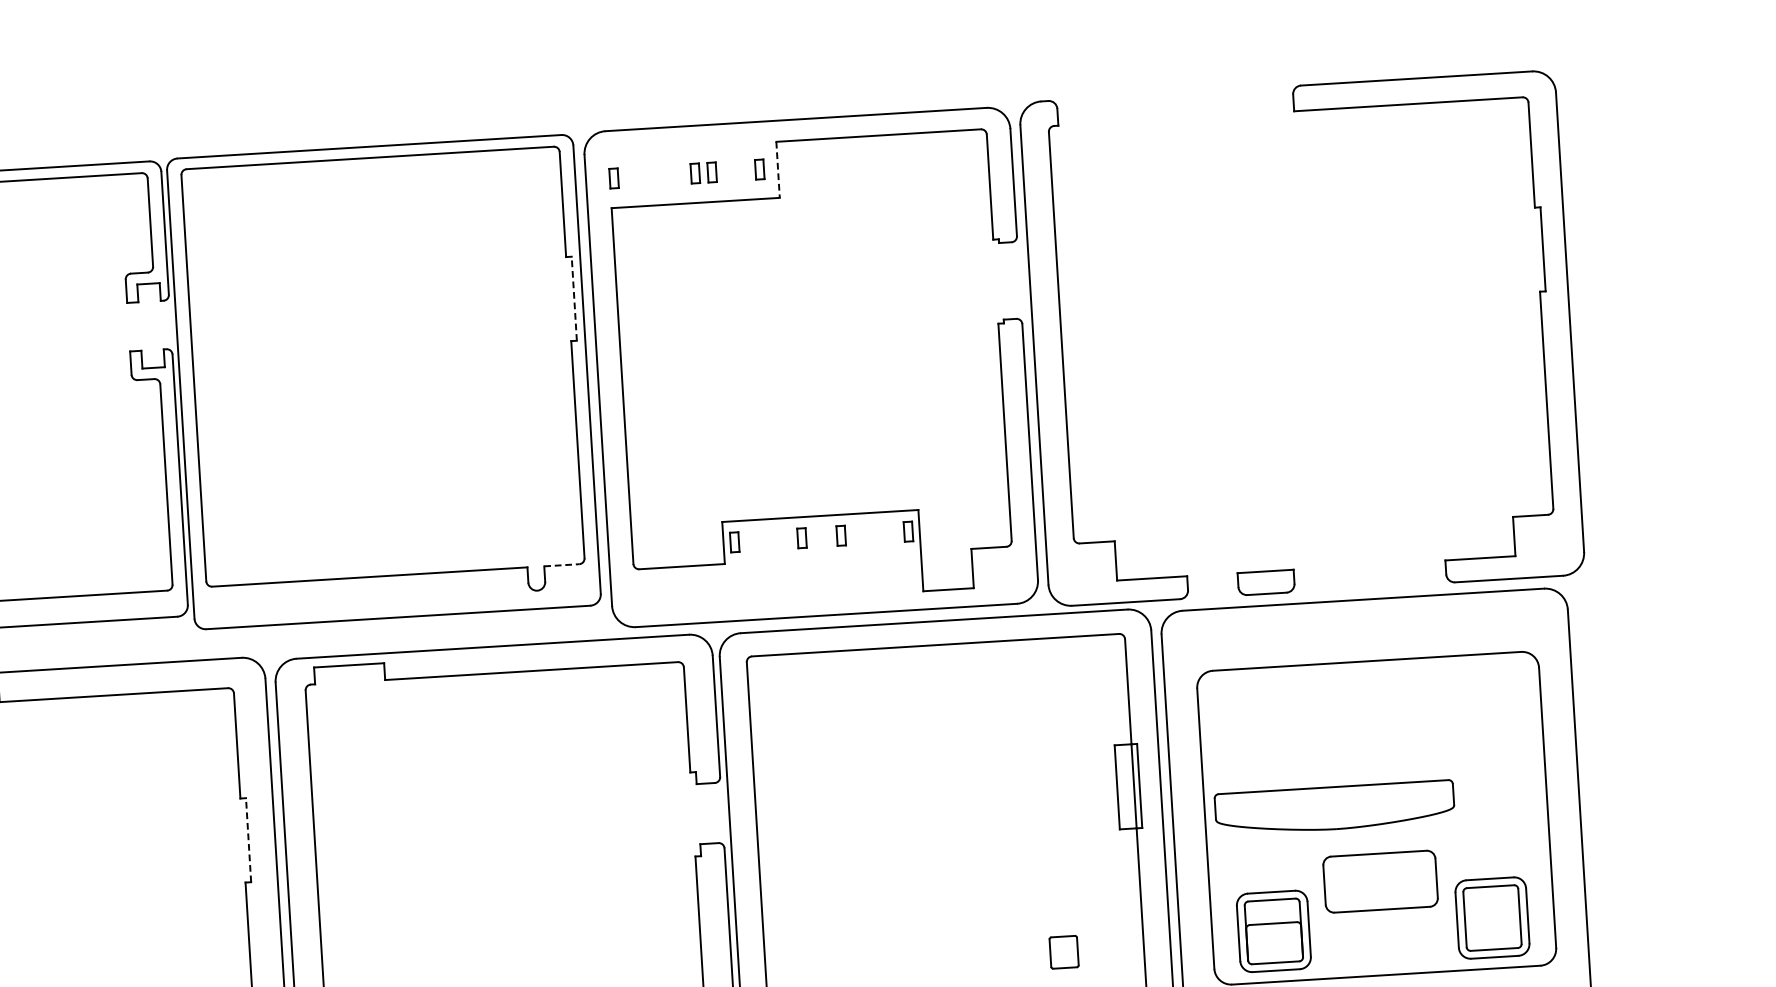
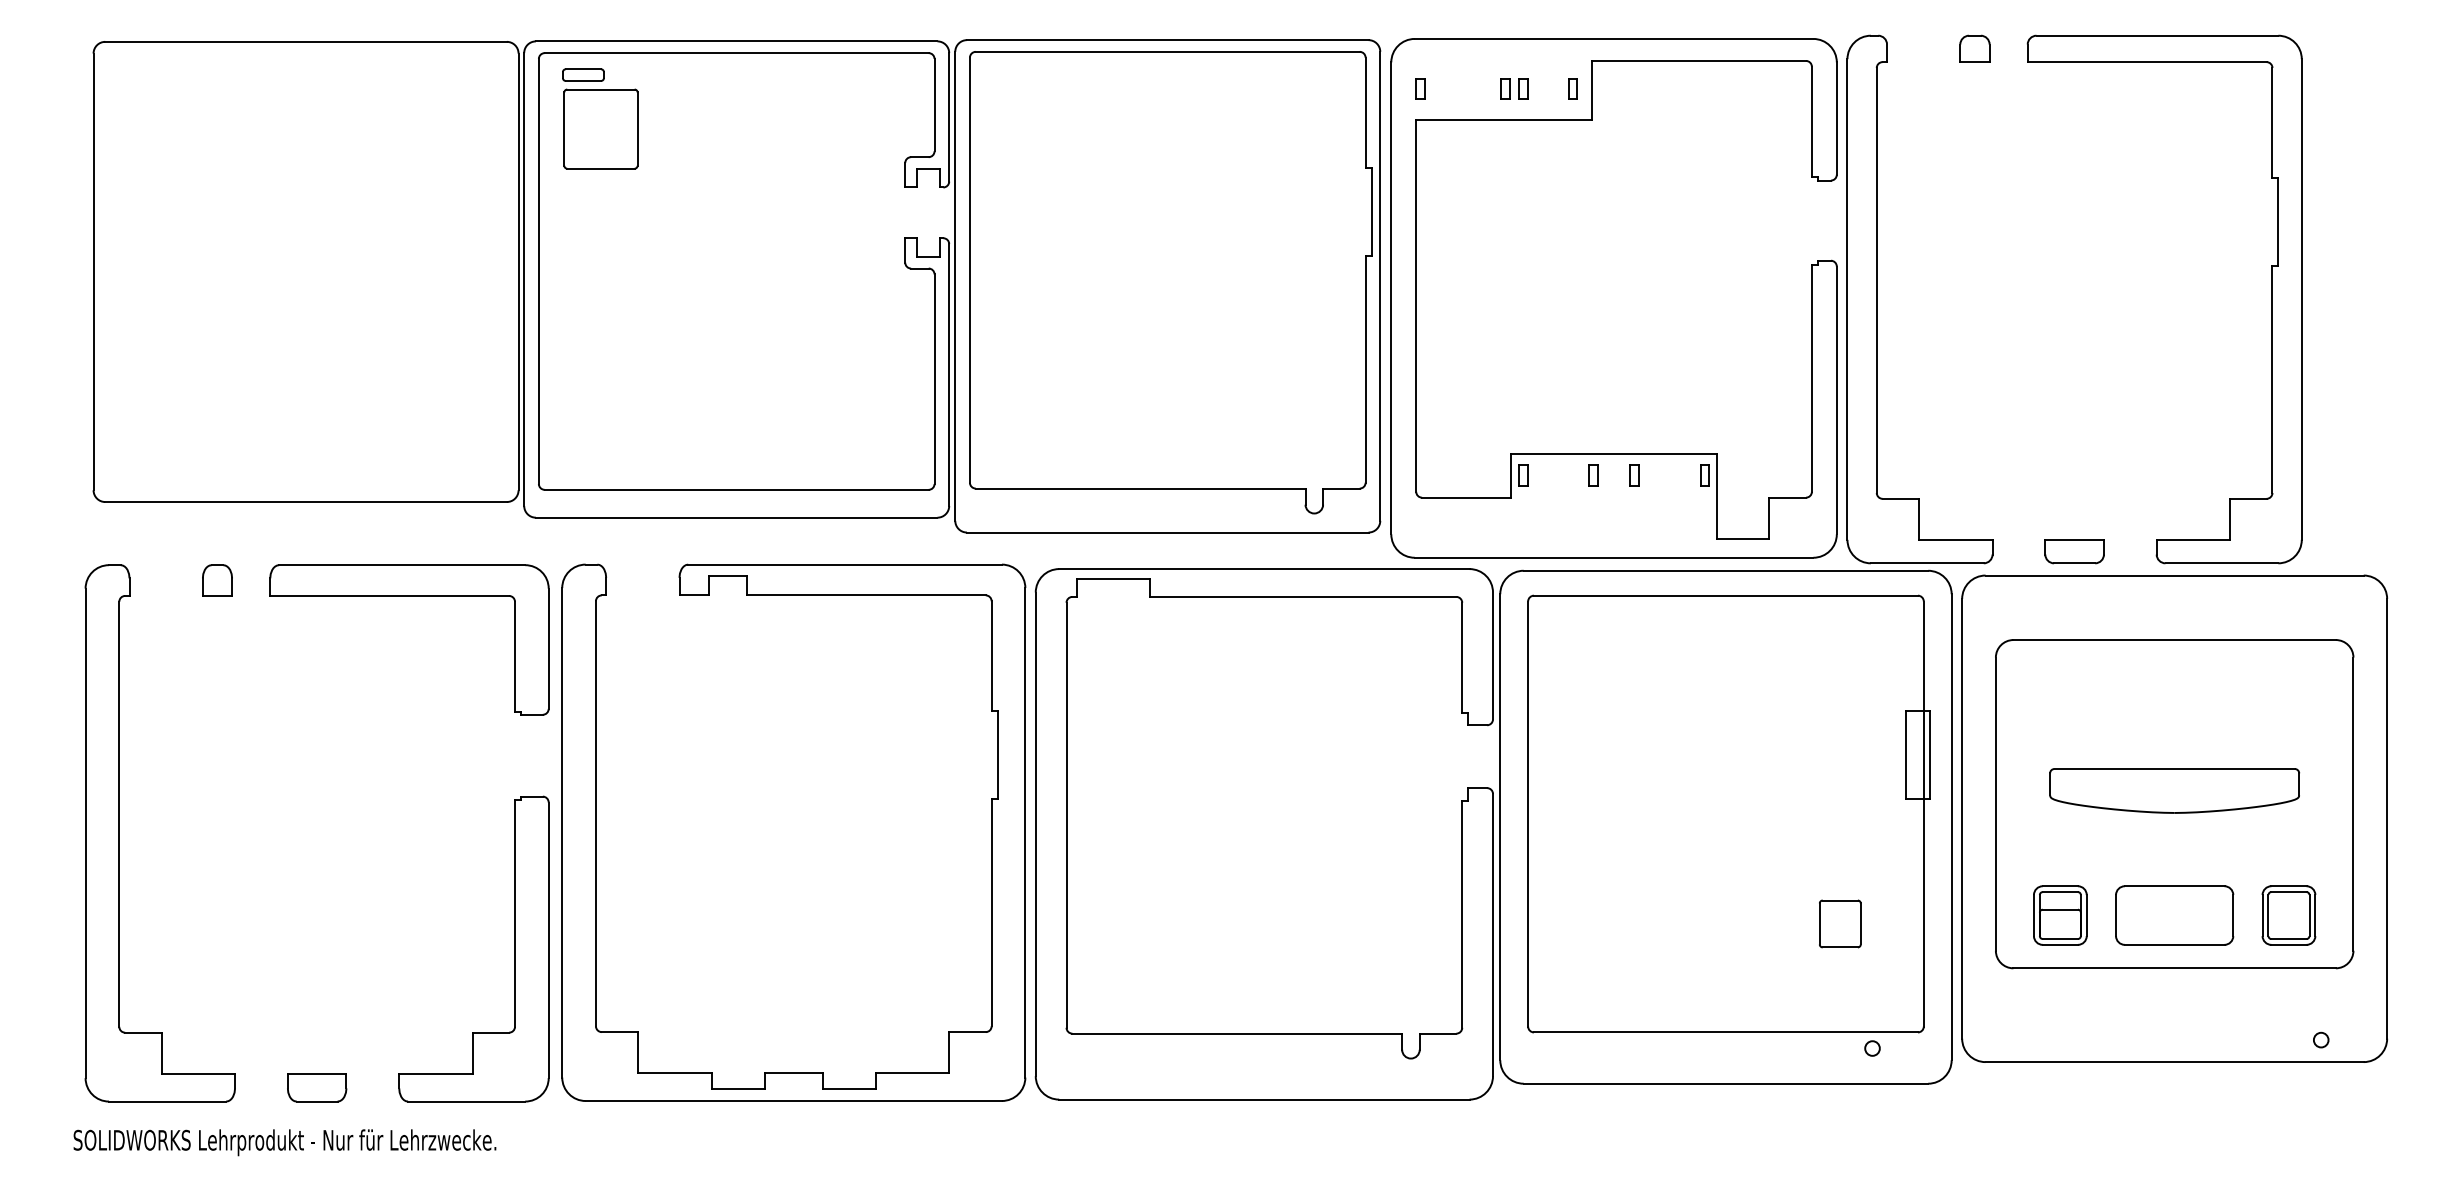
part: (1141, 107) -> (1974, 48), added
line: (778, 170) -> (1592, 90), dashed -> solid
line: (574, 298) -> (1371, 211), dashed -> solid
part: (1541, 323) -> (2271, 299), moved
line: (561, 565) -> (1341, 488), dashed -> solid
part: (1334, 807) -> (2174, 790), moved
line: (248, 840) -> (997, 755), dashed -> solid
part: (1380, 881) -> (2174, 915), moved
part: (1492, 918) -> (2288, 915), size x0.71
part: (1274, 931) -> (2060, 915), size x0.71
part: (1064, 951) -> (1840, 923), size x1.43

